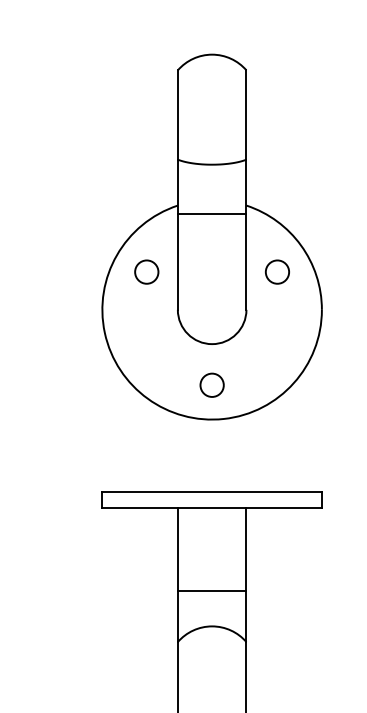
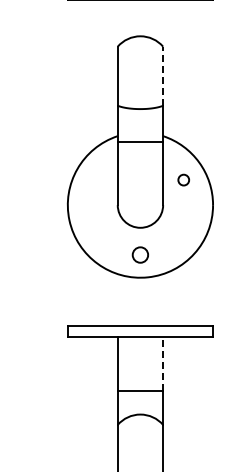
line: (246, 115) -> (163, 76), solid -> dashed
circle: (145, 271) -> (96, 179), removed
circle: (277, 271) -> (183, 179), size x0.7
line: (246, 549) -> (163, 363), solid -> dashed

